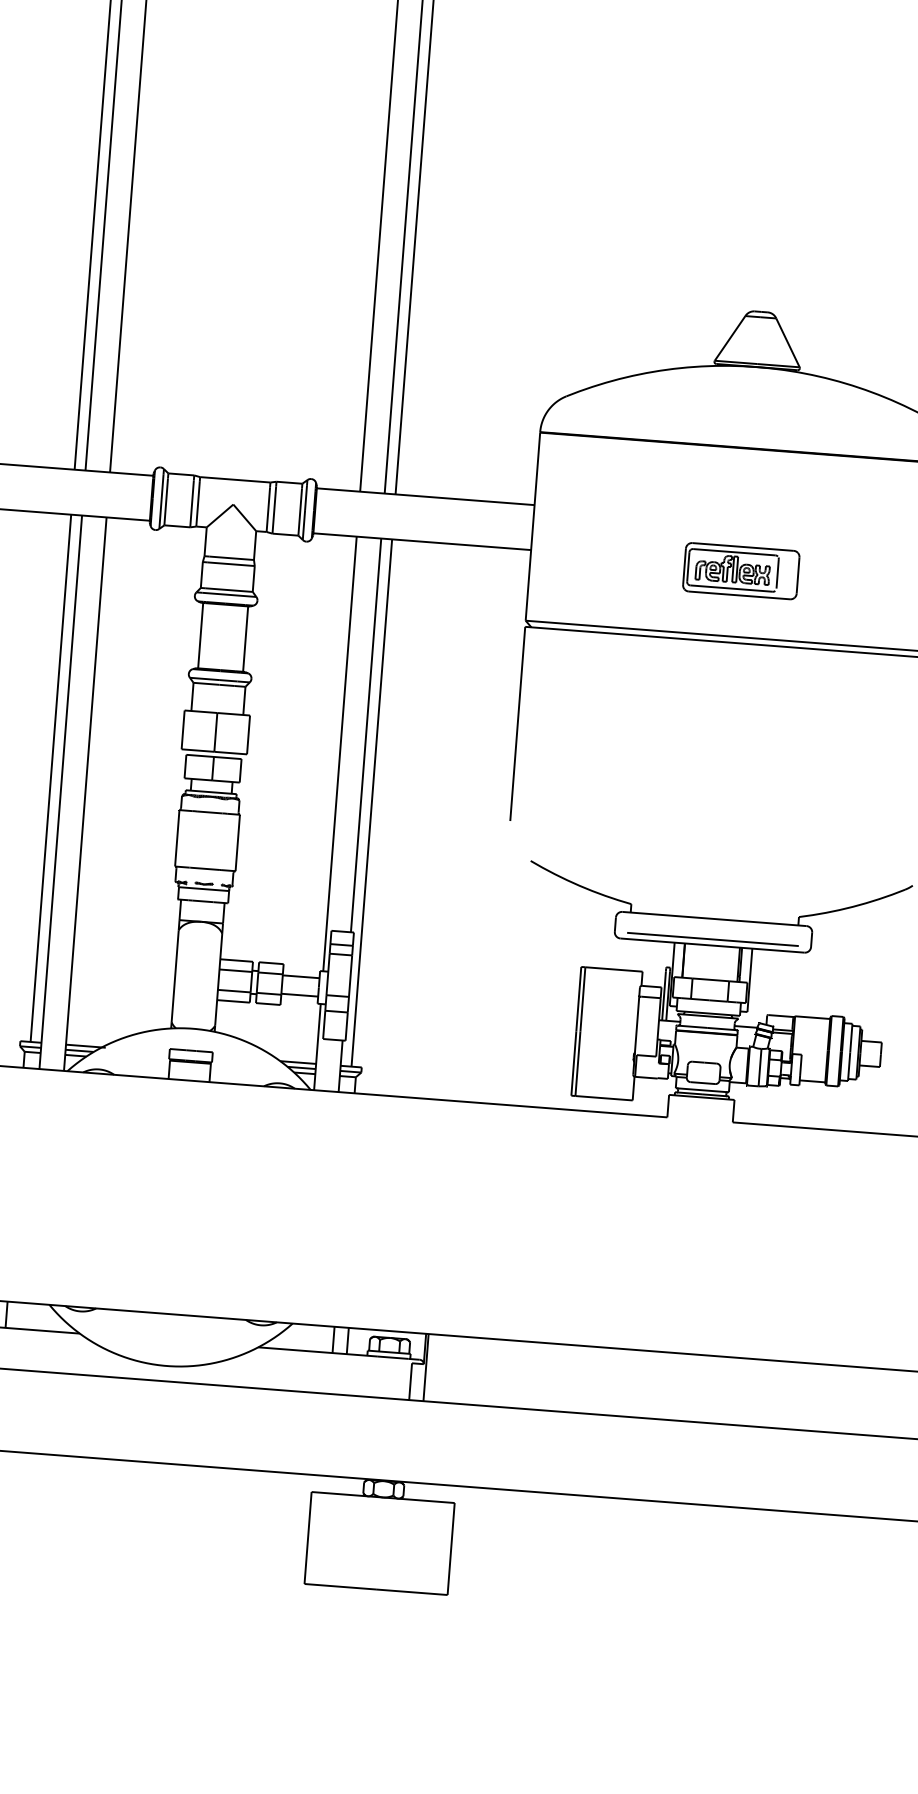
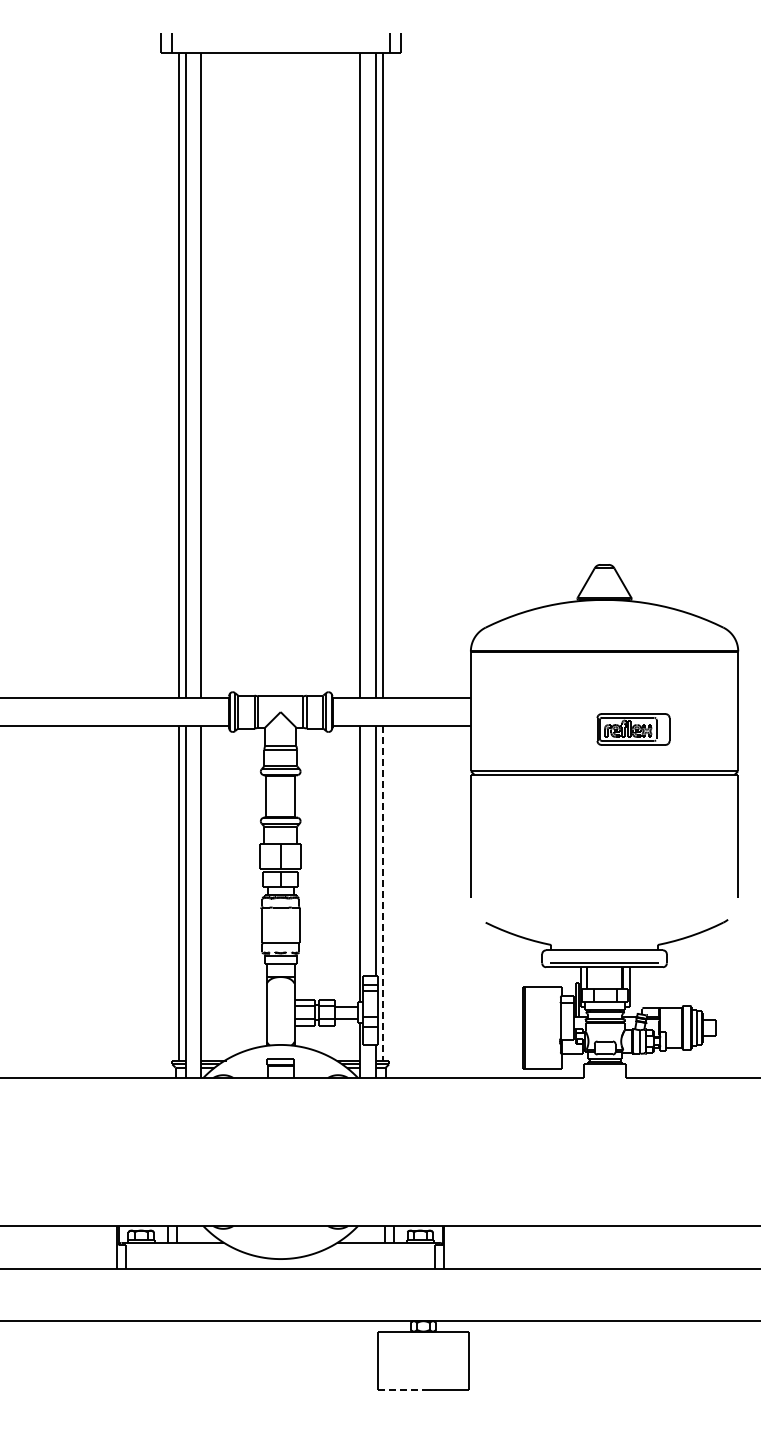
part: (741, 571) -> (633, 729), moved
line: (371, 804) -> (382, 894), solid -> dashed
line: (339, 1587) -> (400, 1390), solid -> dashed

